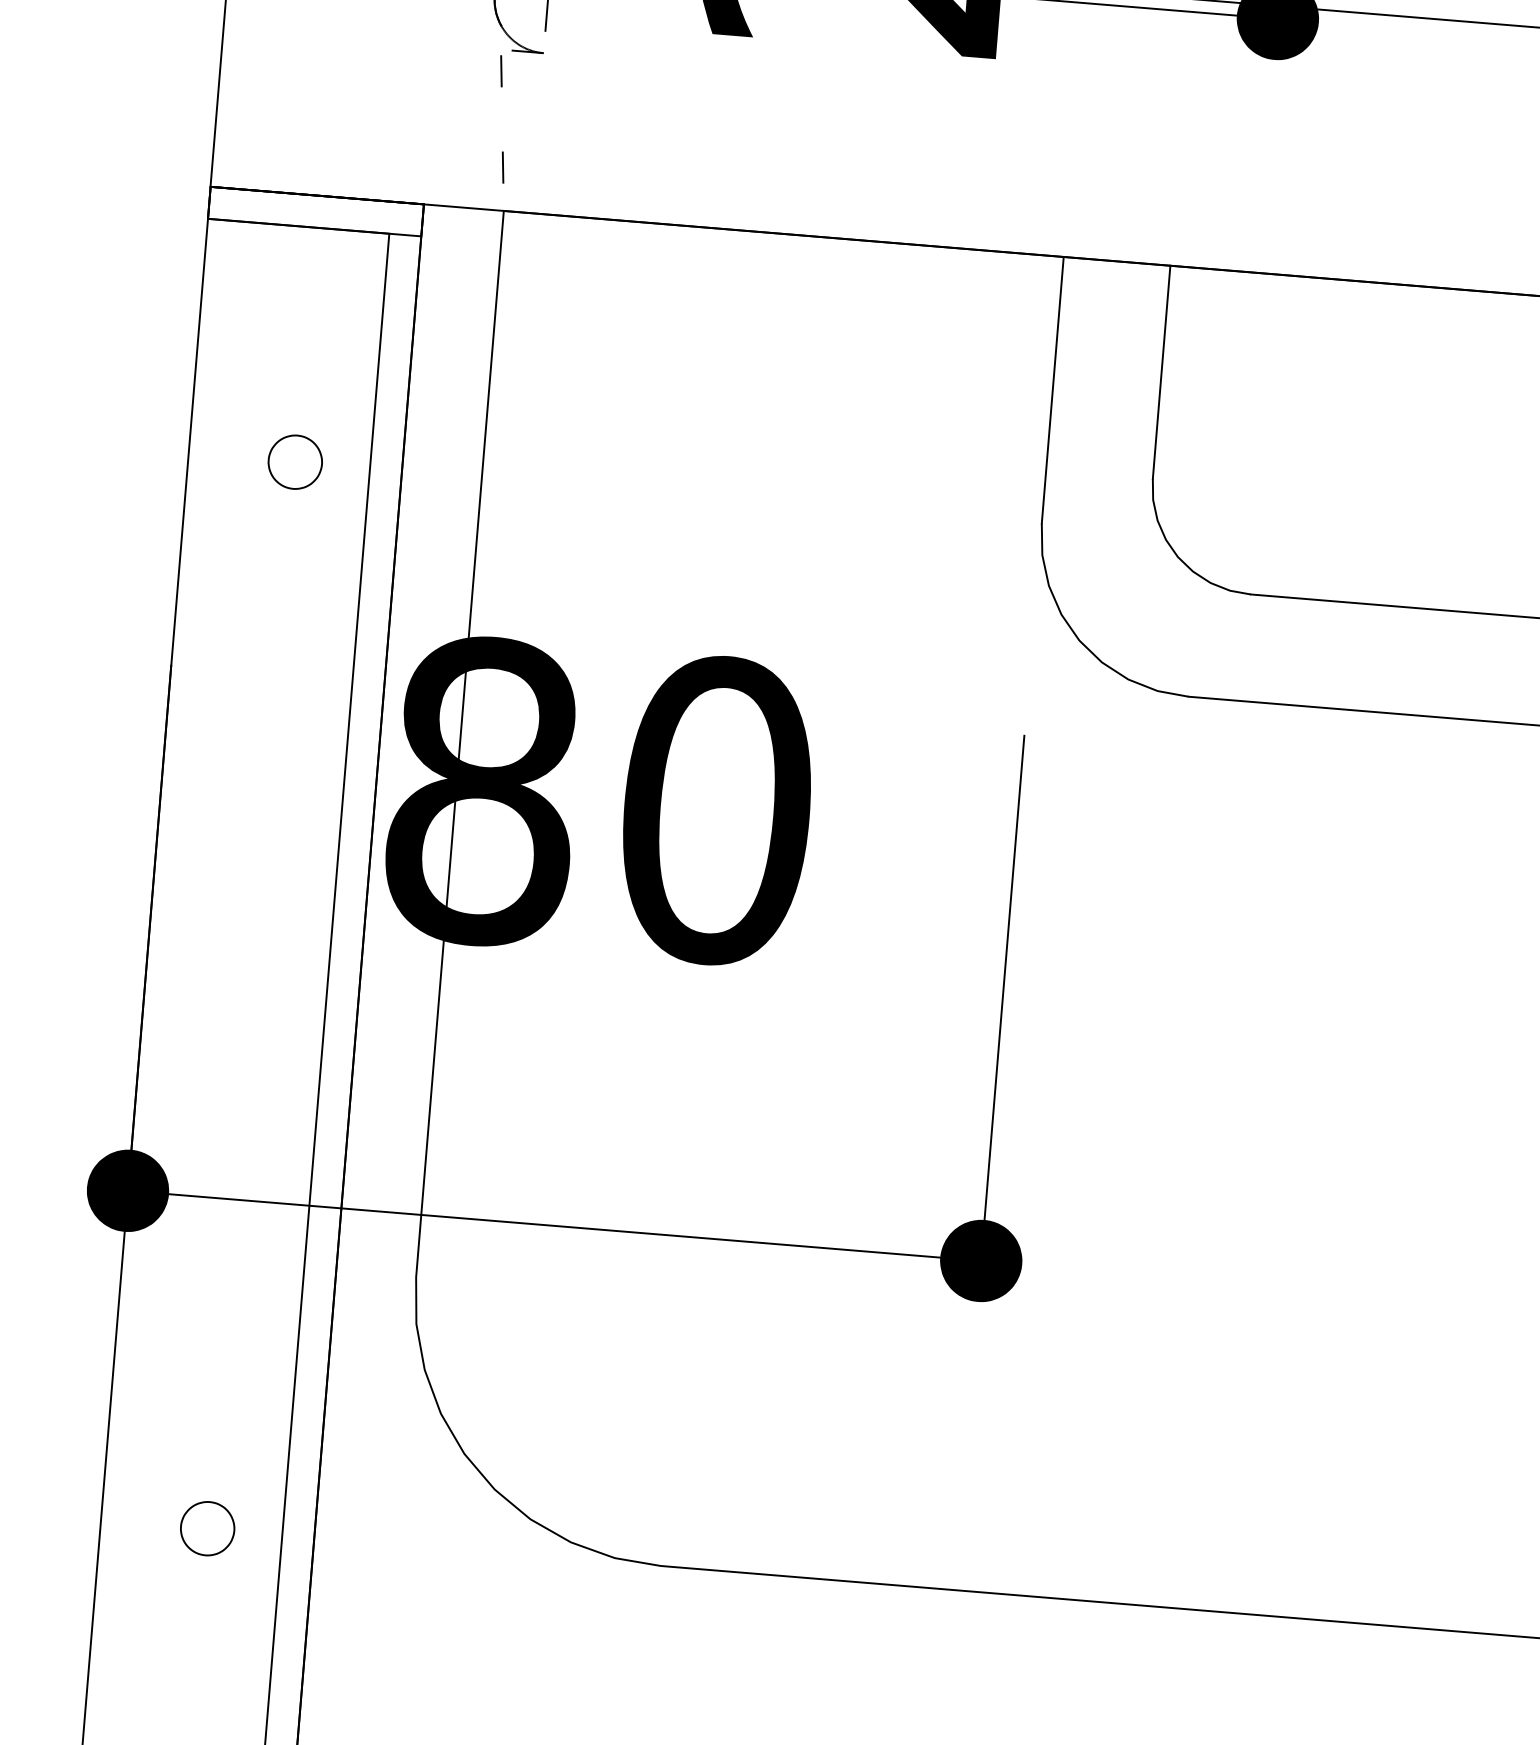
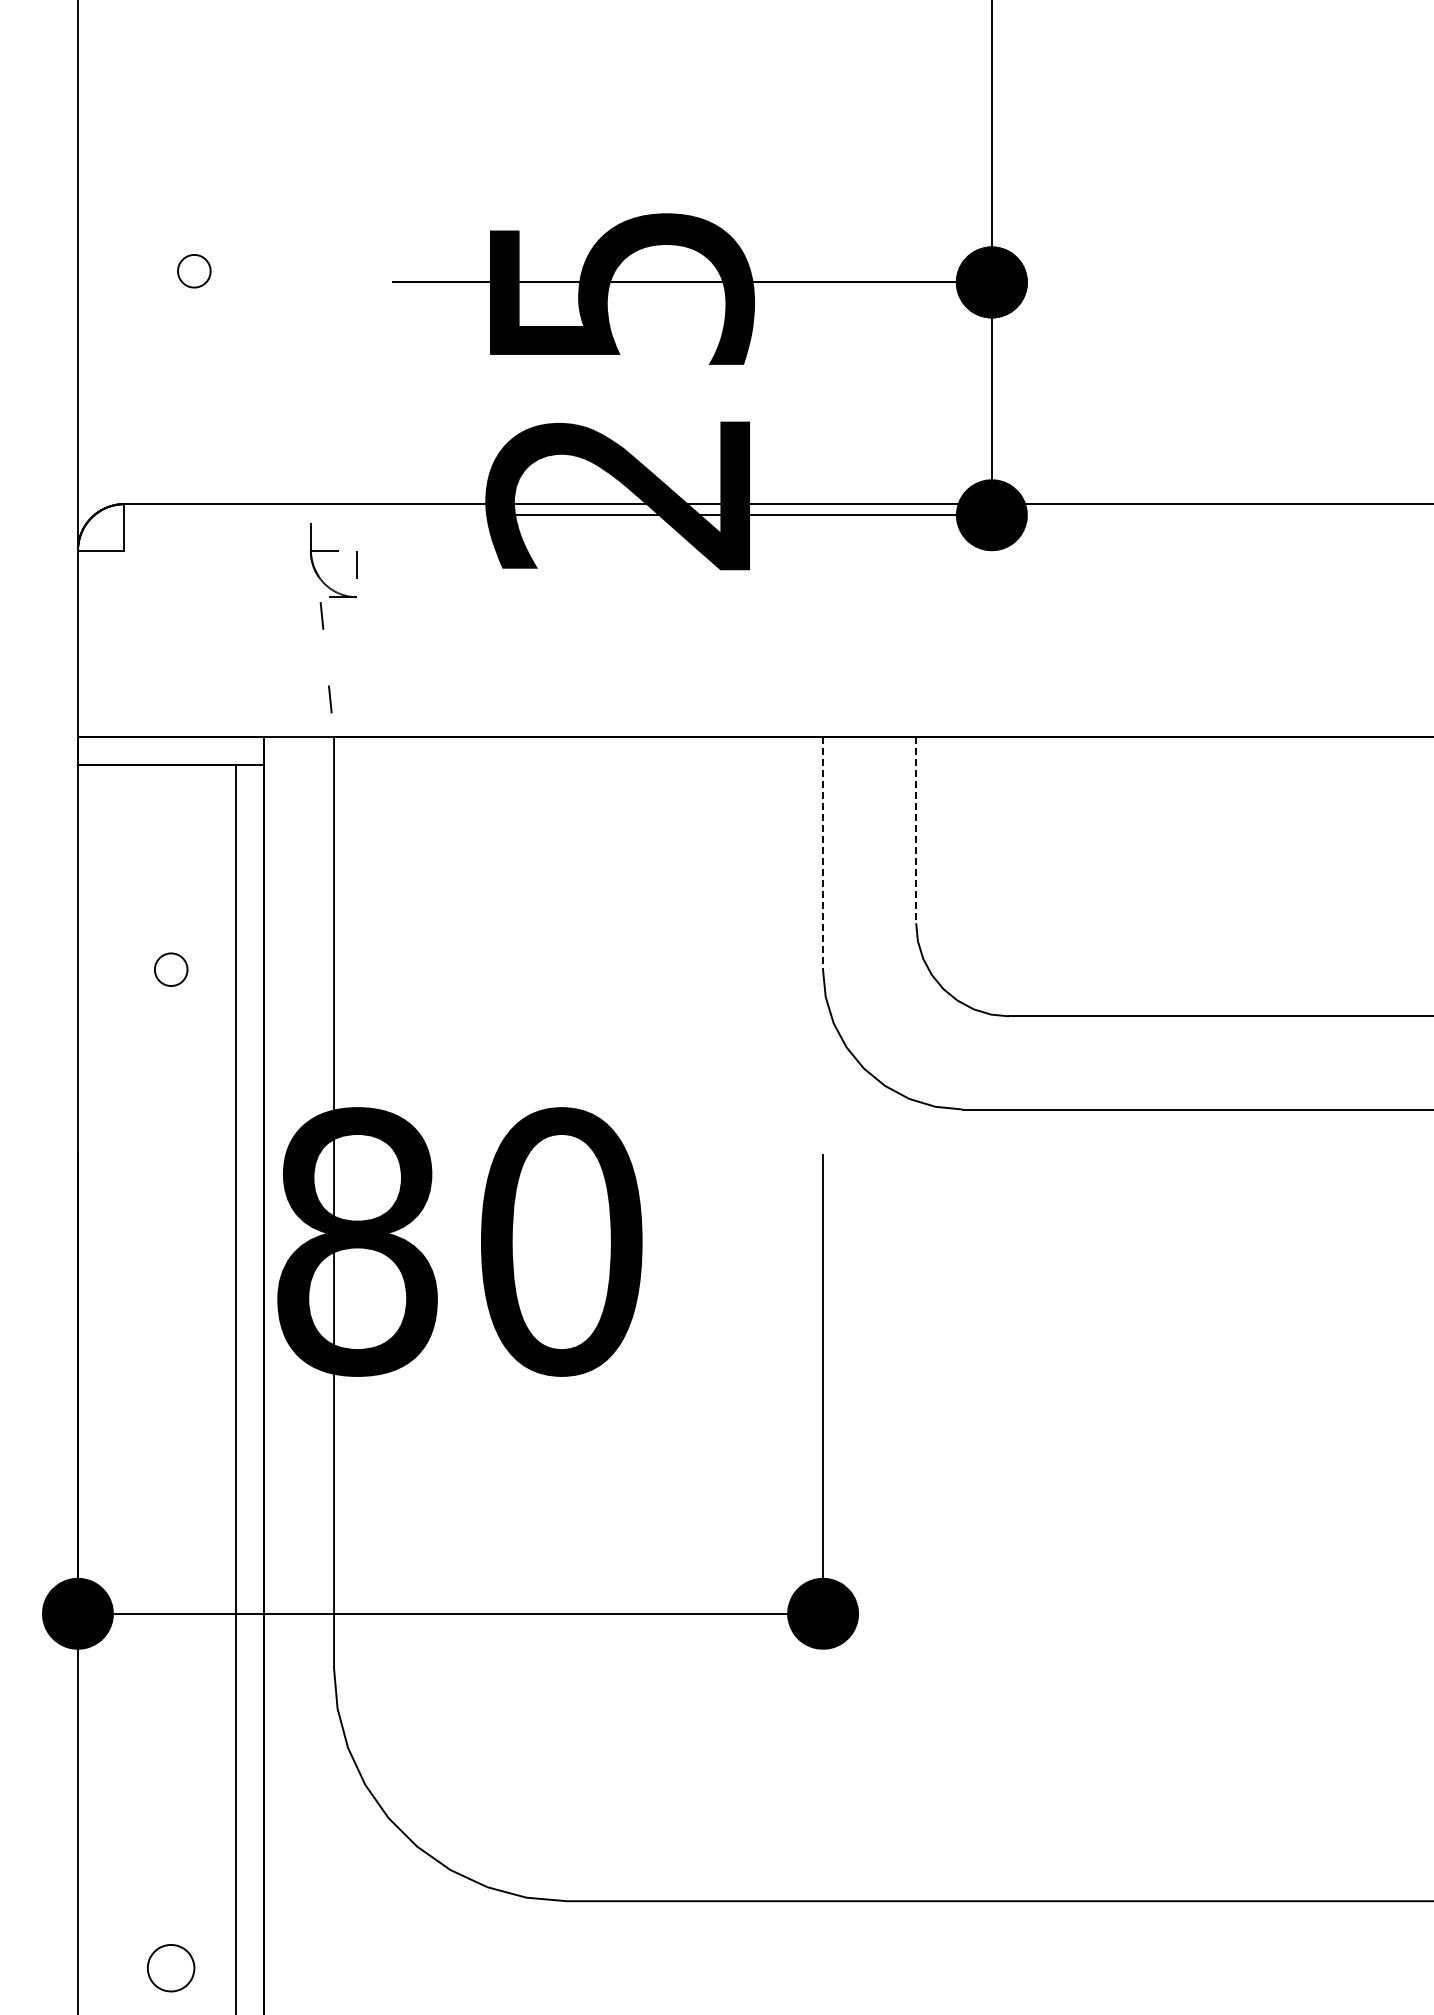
line: (1161, 372) -> (916, 830), solid -> dashed
line: (1053, 390) -> (823, 853), solid -> dashed
part: (295, 461) -> (171, 969), size x0.7
part: (208, 1529) -> (171, 1968), moved

